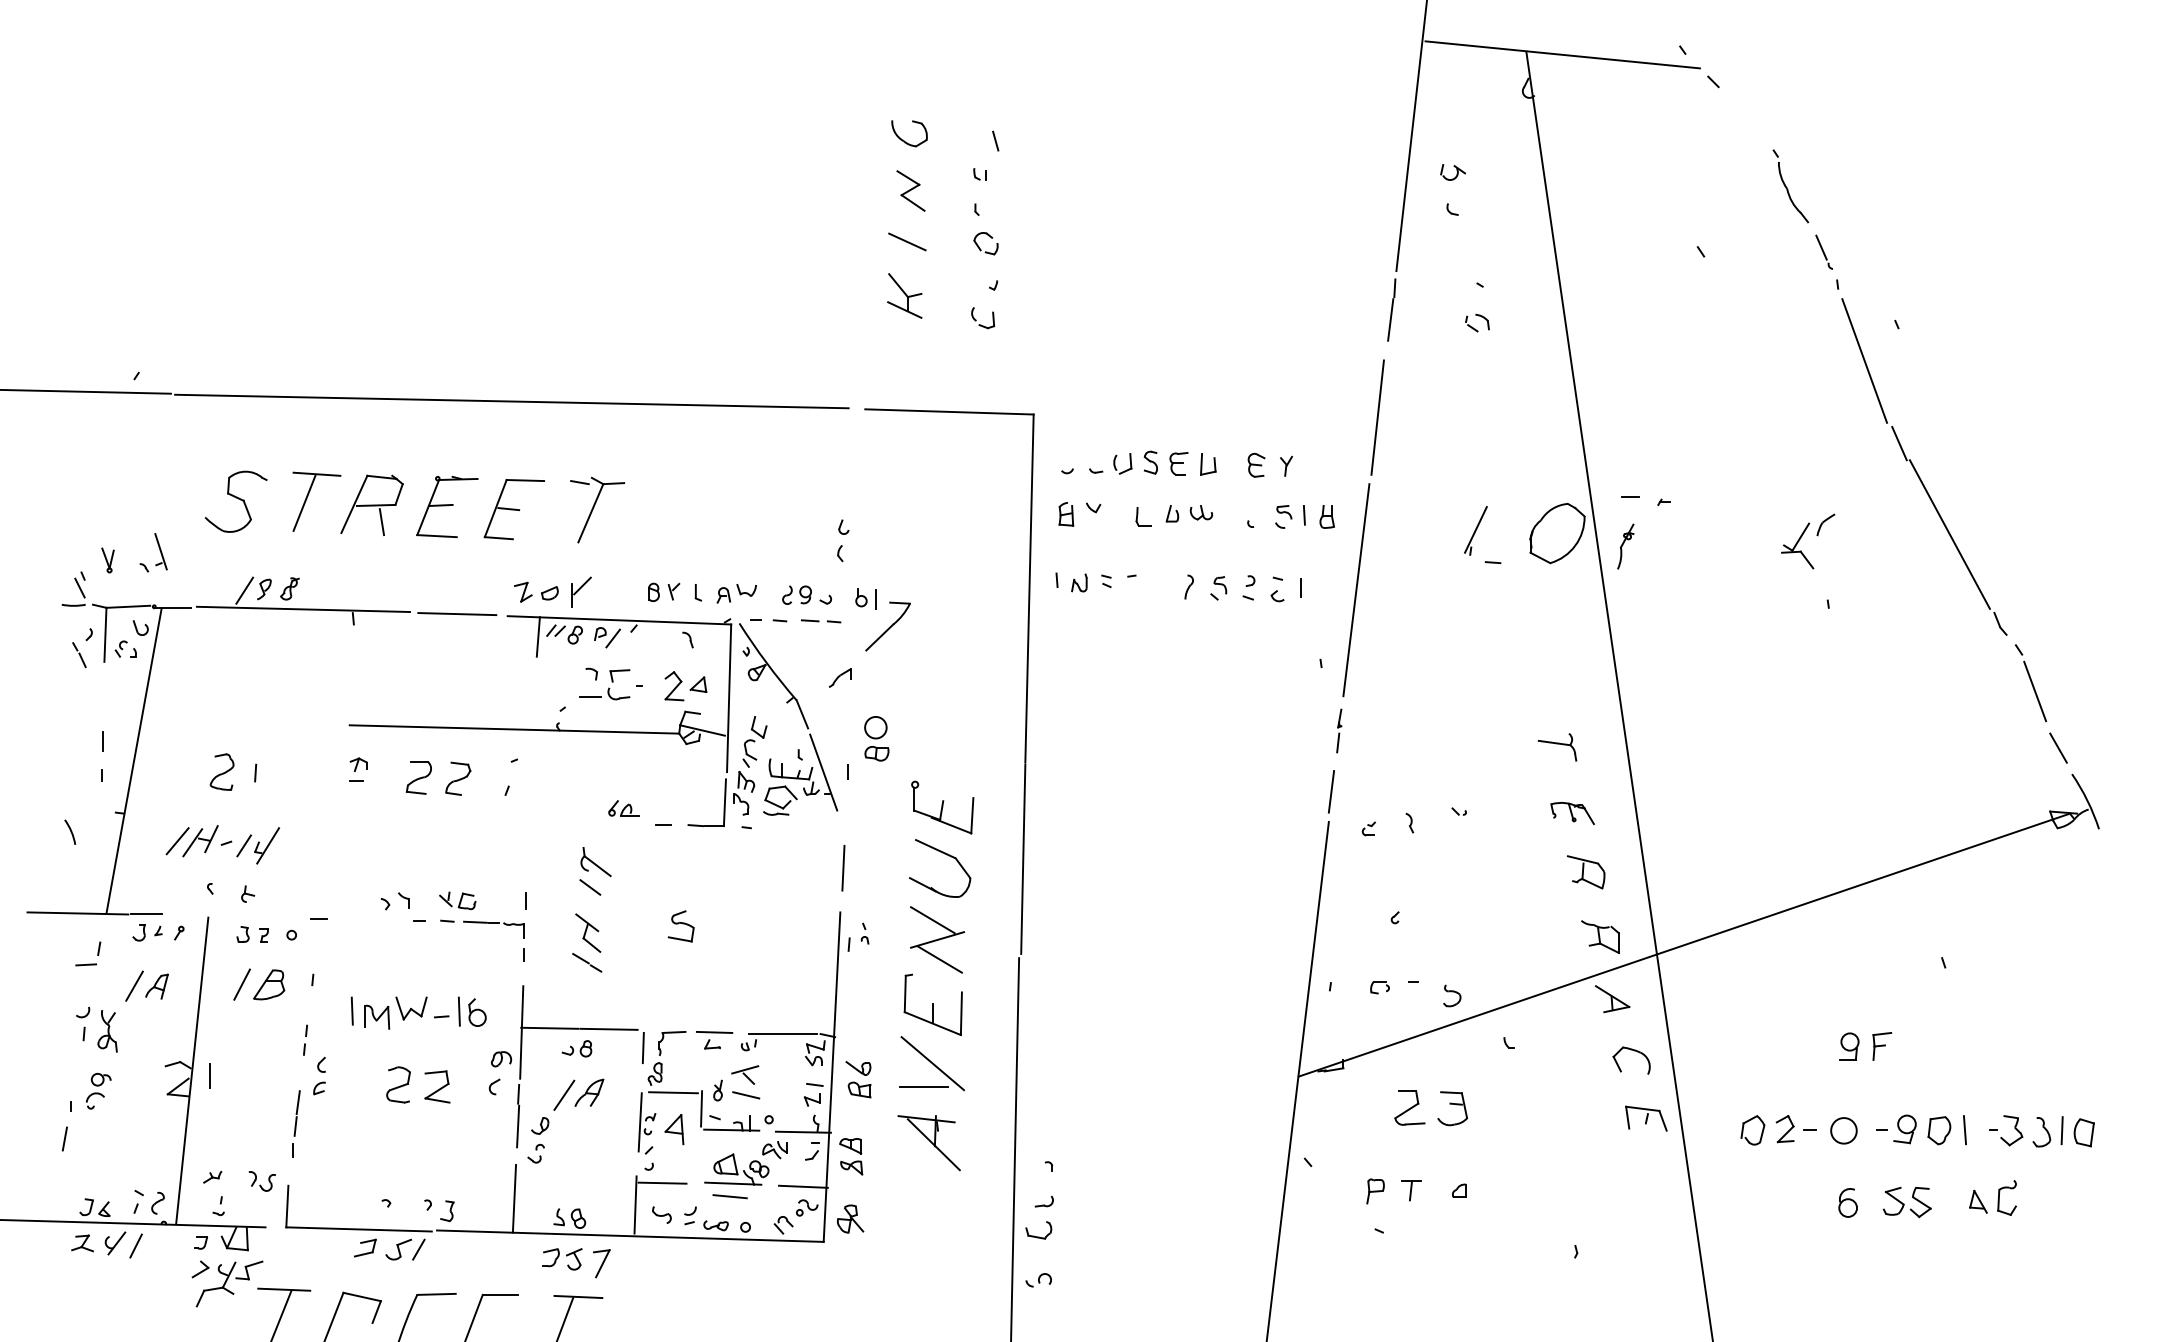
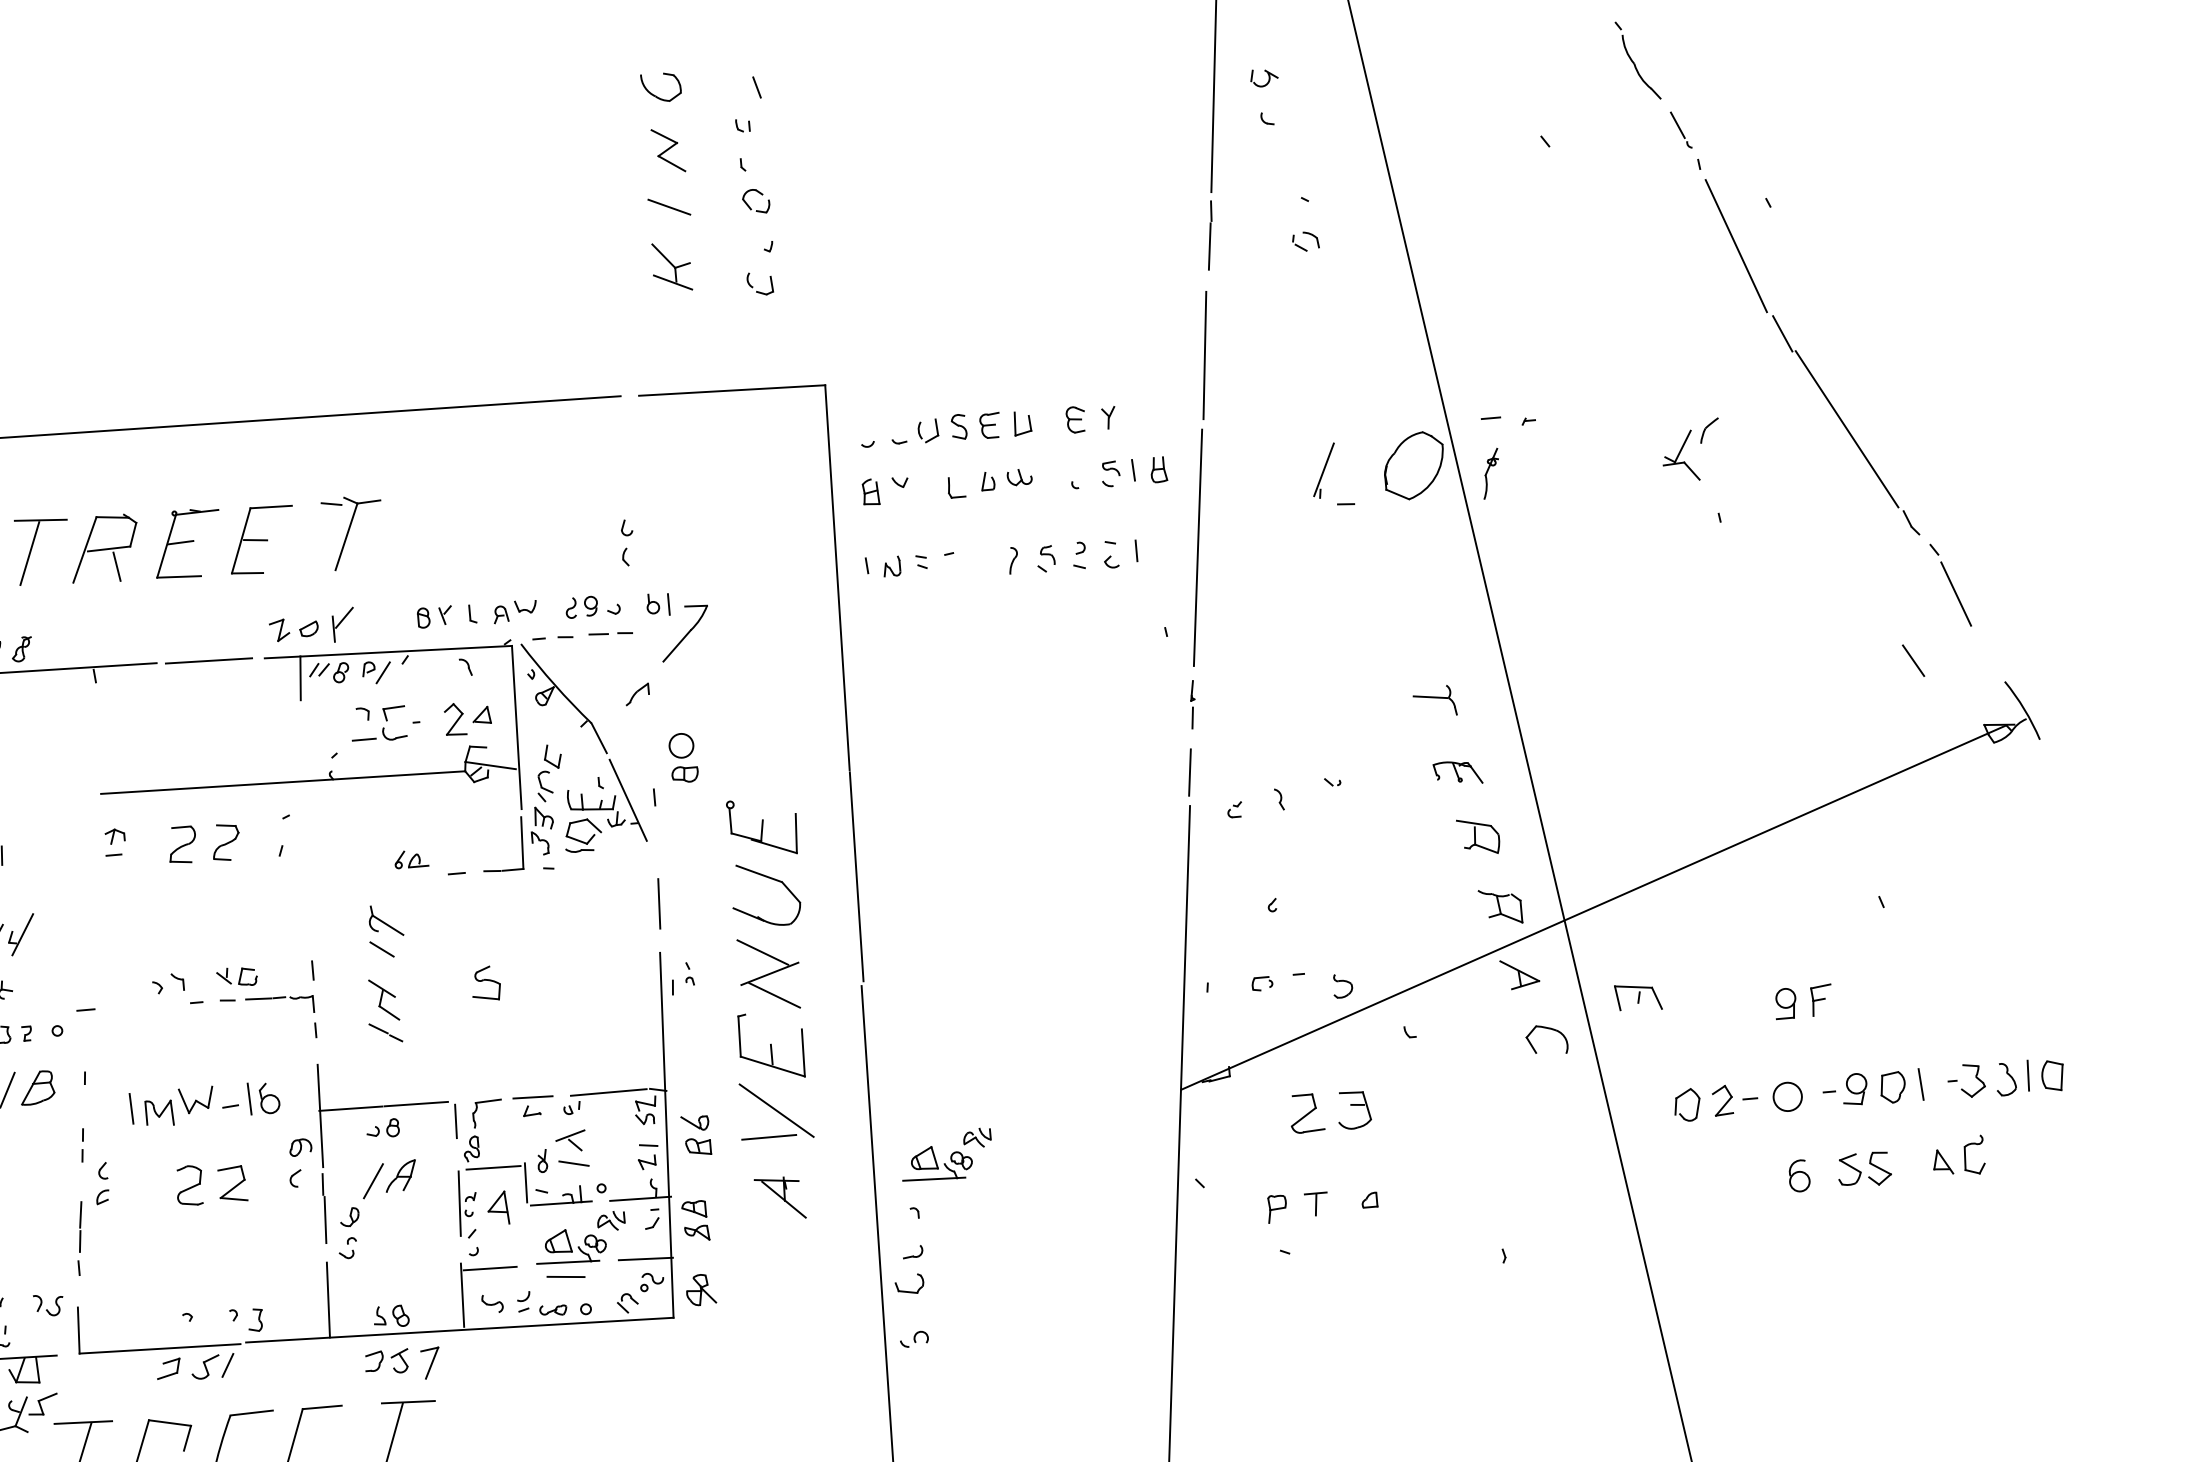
line: (2058, 747) -> (1913, 660), moved
part: (1081, 1117) -> (945, 1155), added
part: (1646, 1118) -> (1638, 997), moved
part: (928, 1143) -> (779, 1199), size x0.7

